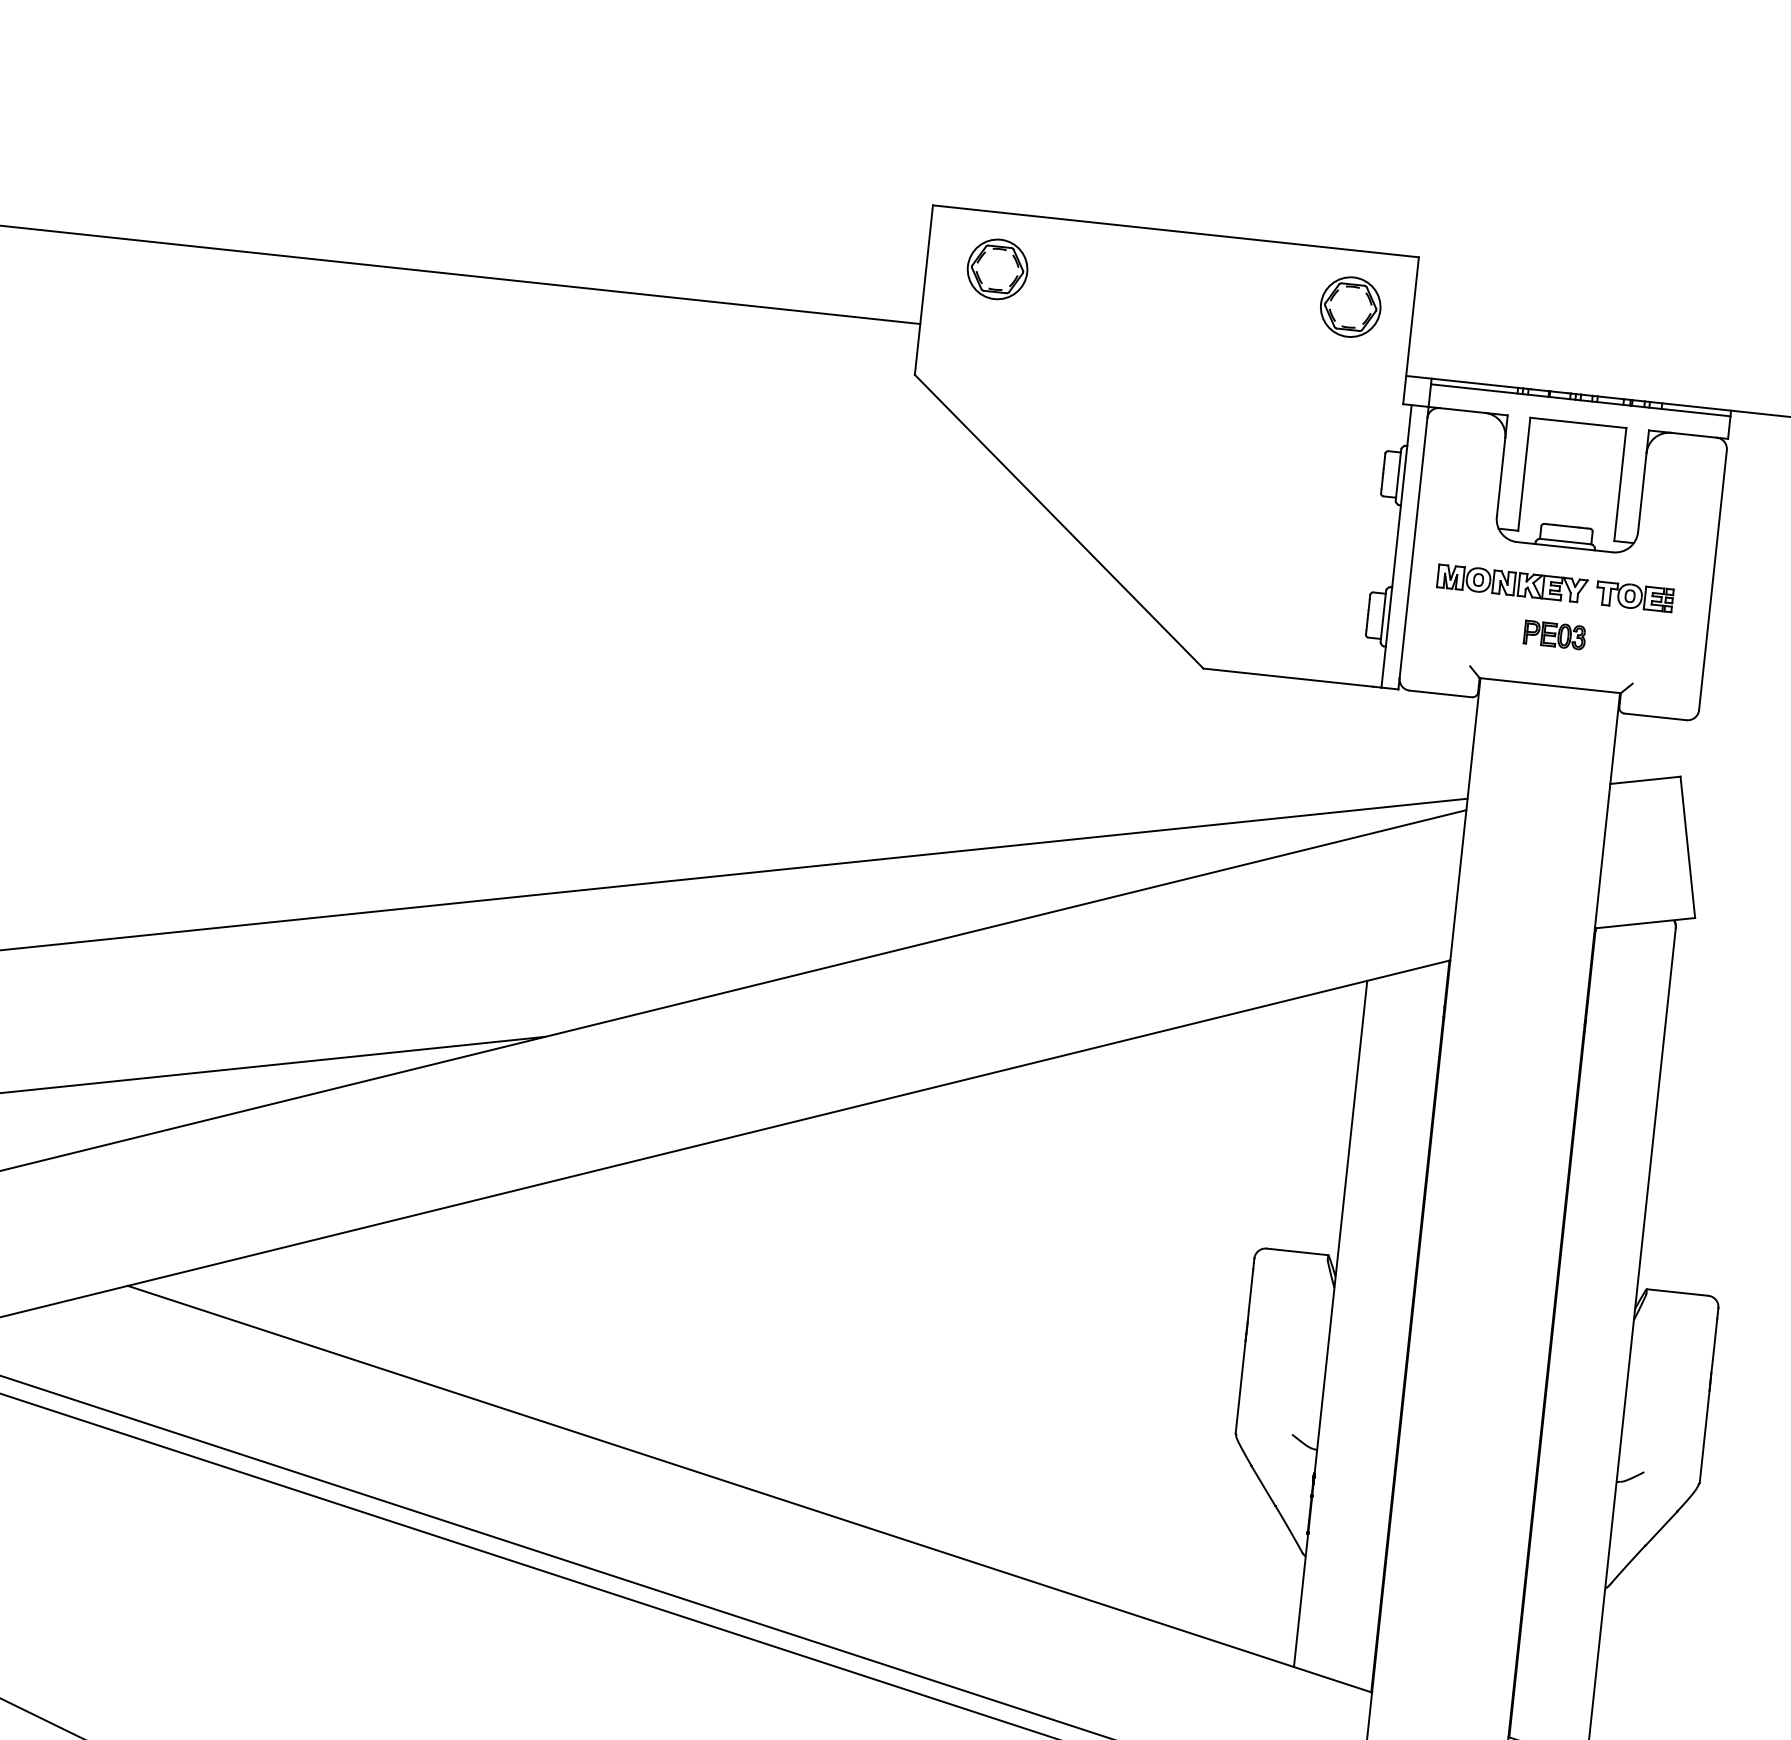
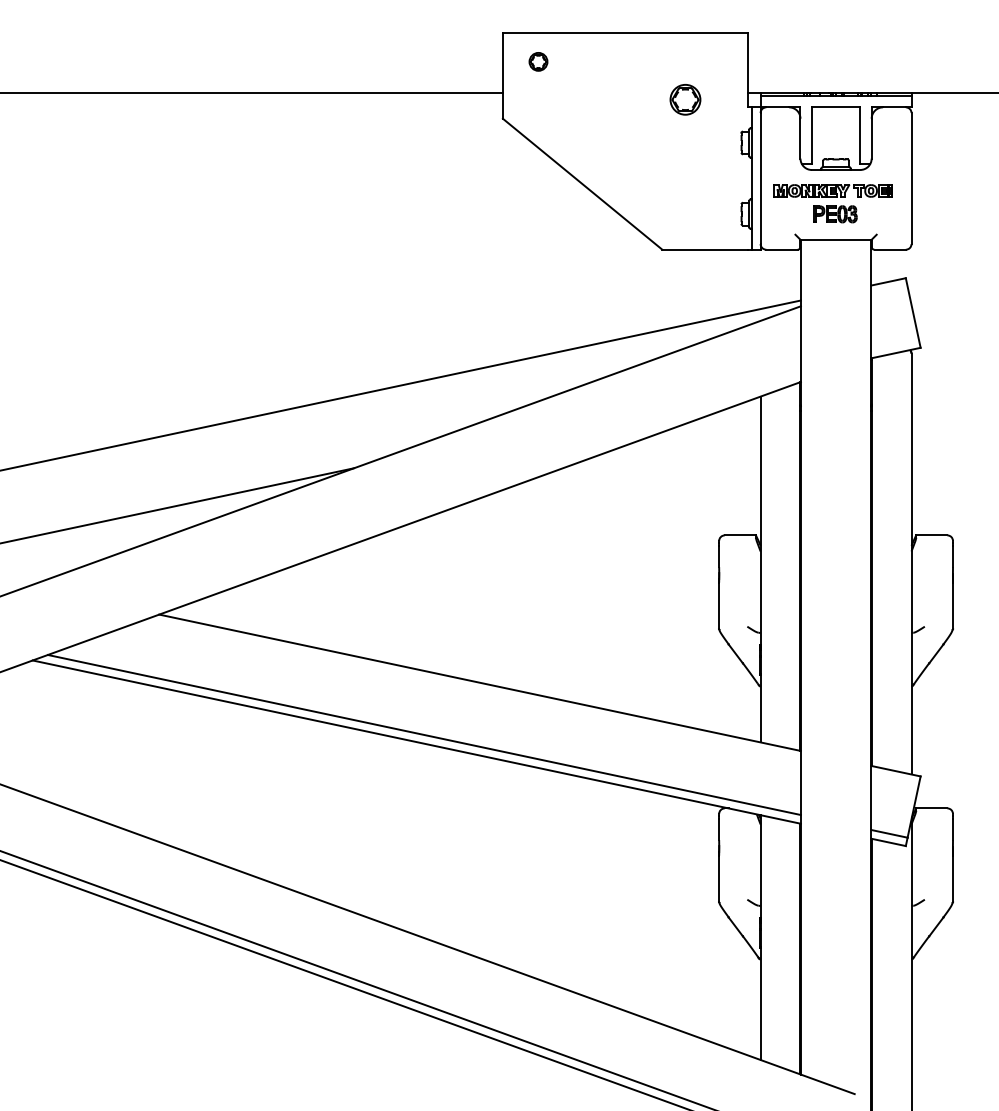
part: (997, 268) -> (538, 61), size x0.6
part: (1350, 306) -> (685, 99), moved
part: (1554, 635) -> (835, 214), size x1.4

